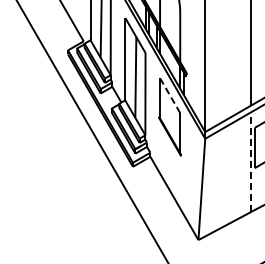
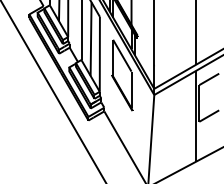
line: (169, 95) -> (121, 55), dashed -> solid
line: (250, 162) -> (195, 116), dashed -> solid

